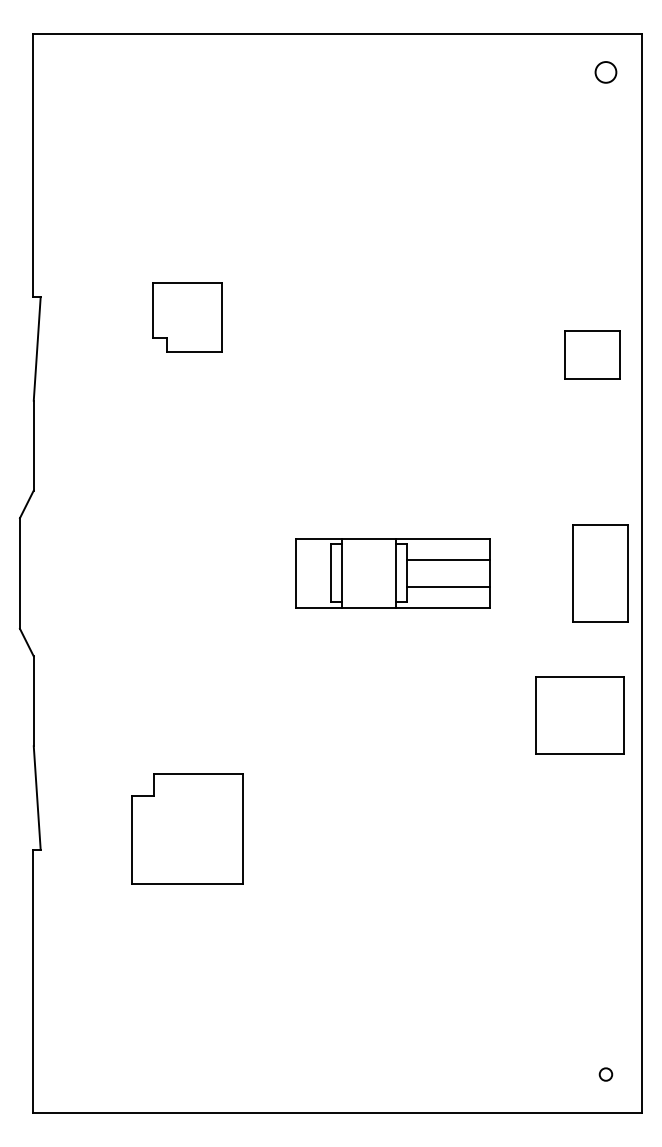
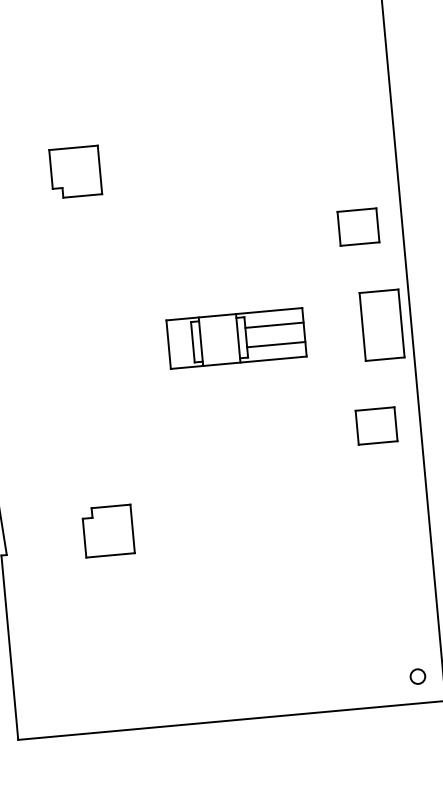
part: (592, 354) -> (358, 226), moved
part: (579, 714) -> (376, 425), size x0.62
part: (187, 829) -> (108, 531), size x0.62
circle: (605, 1074) -> (417, 676), size x1.67

